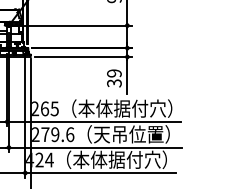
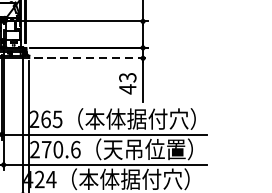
line: (83, 56) -> (91, 57), solid -> dashed
text: (114, 78) -> (127, 83), 39 -> 43
text: (55, 134) -> (58, 149), 279.6 -> 270.6

